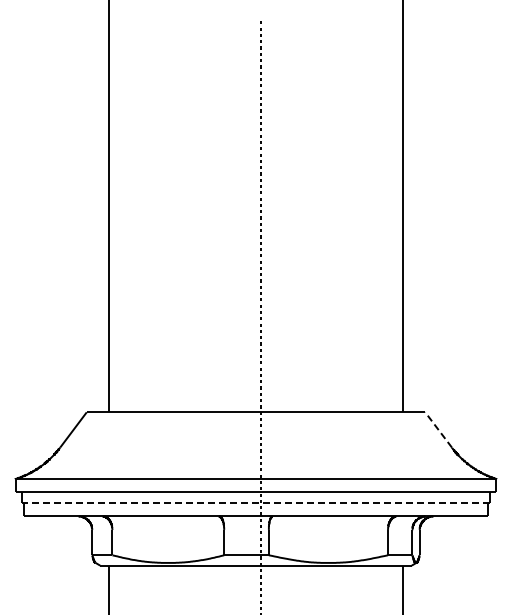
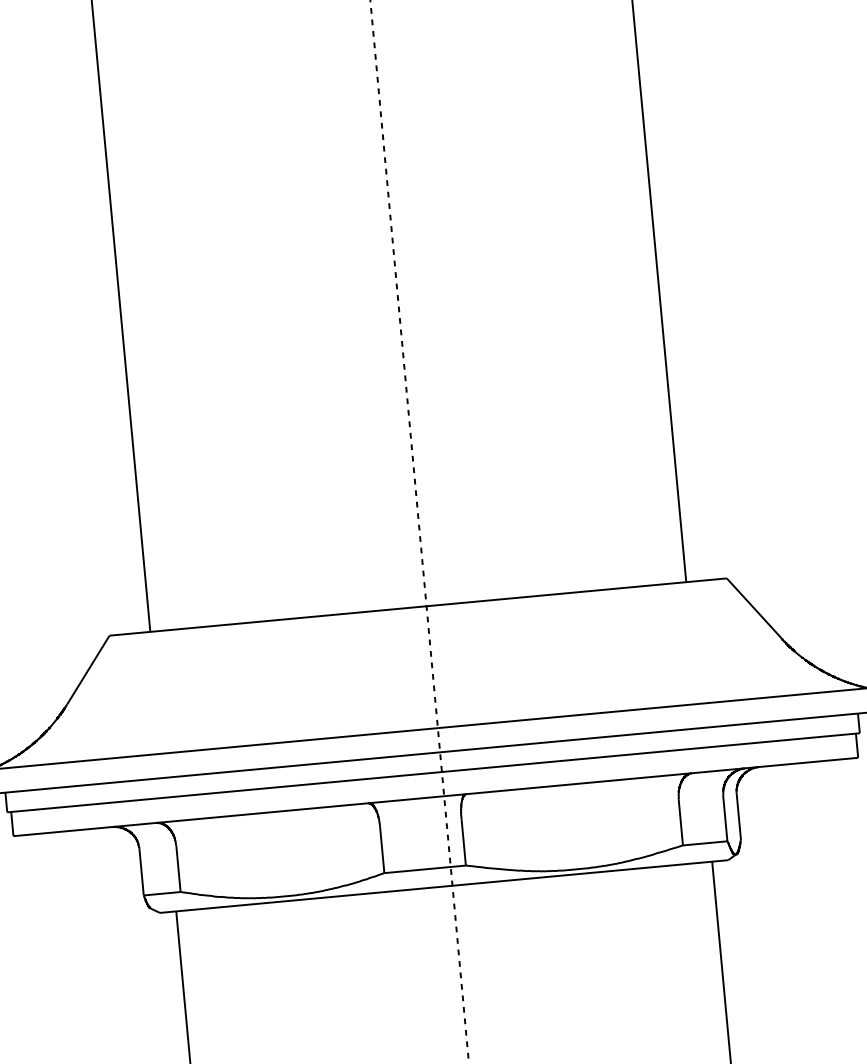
line: (438, 429) -> (753, 607), dashed -> solid
line: (255, 503) -> (432, 773), dashed -> solid

